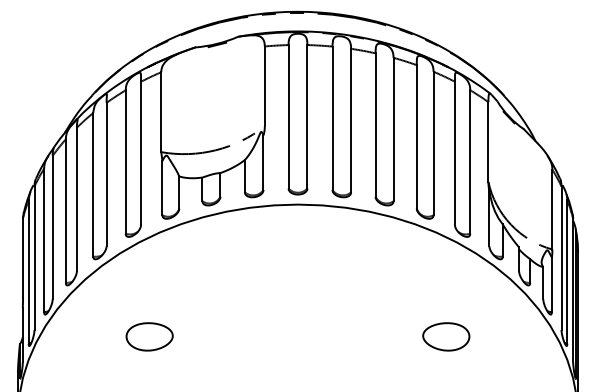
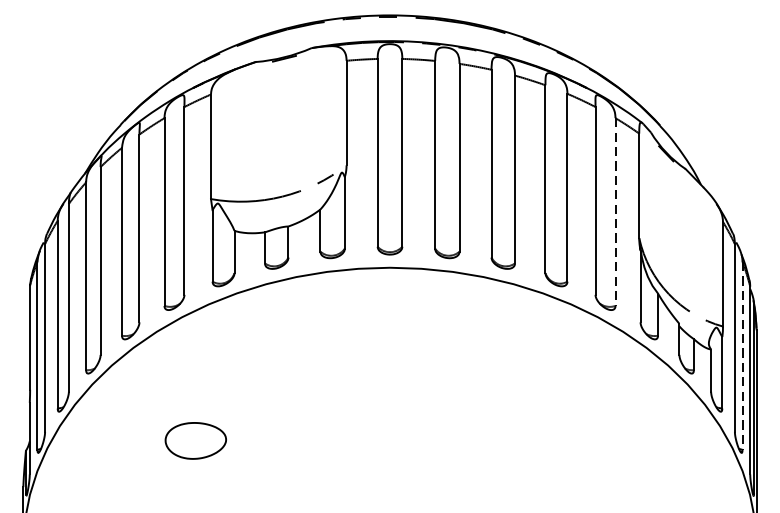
line: (470, 162) -> (615, 212), solid -> dashed
line: (567, 271) -> (742, 355), solid -> dashed
part: (446, 336) -> (584, 440), removed

